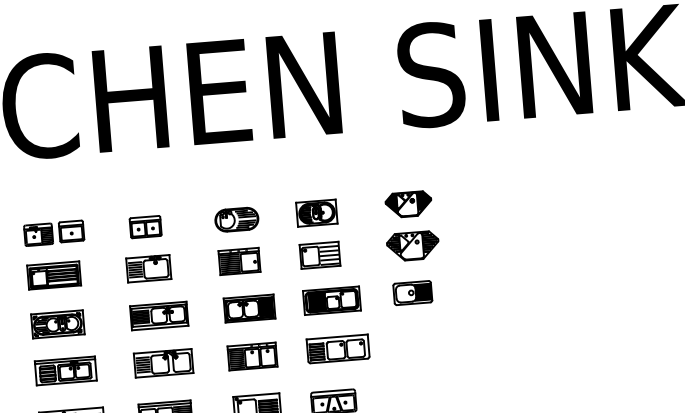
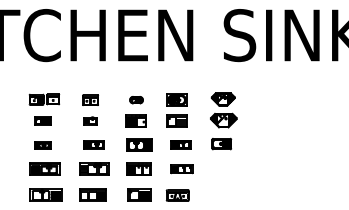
part: (236, 218) -> (136, 99), size x0.6
part: (148, 267) -> (90, 120), size x0.6
part: (53, 274) -> (42, 120), size x0.6
part: (330, 300) -> (180, 144), size x0.7
part: (158, 314) -> (93, 144), size x0.7
part: (57, 324) -> (42, 145), size x0.6
part: (336, 347) -> (181, 168), size x0.7

